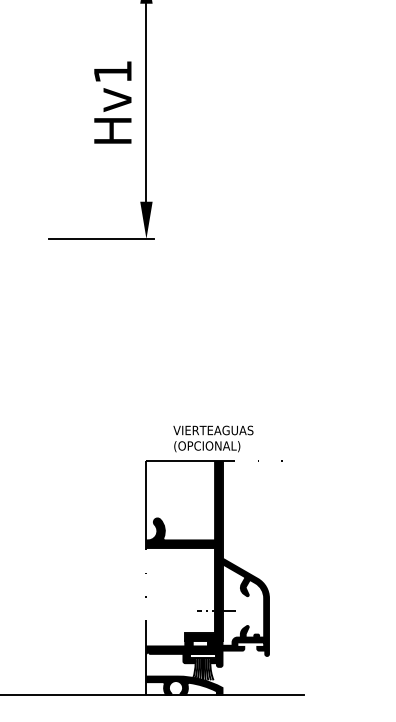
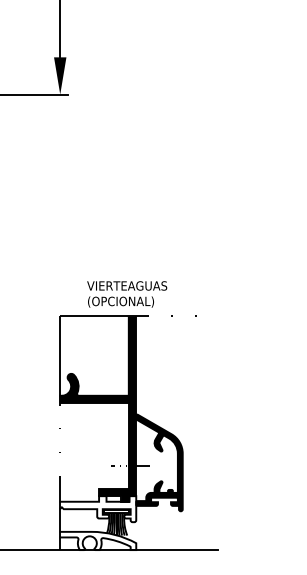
fill: (183, 653) -> (97, 508), removed
fill: (183, 685) -> (97, 540), removed

